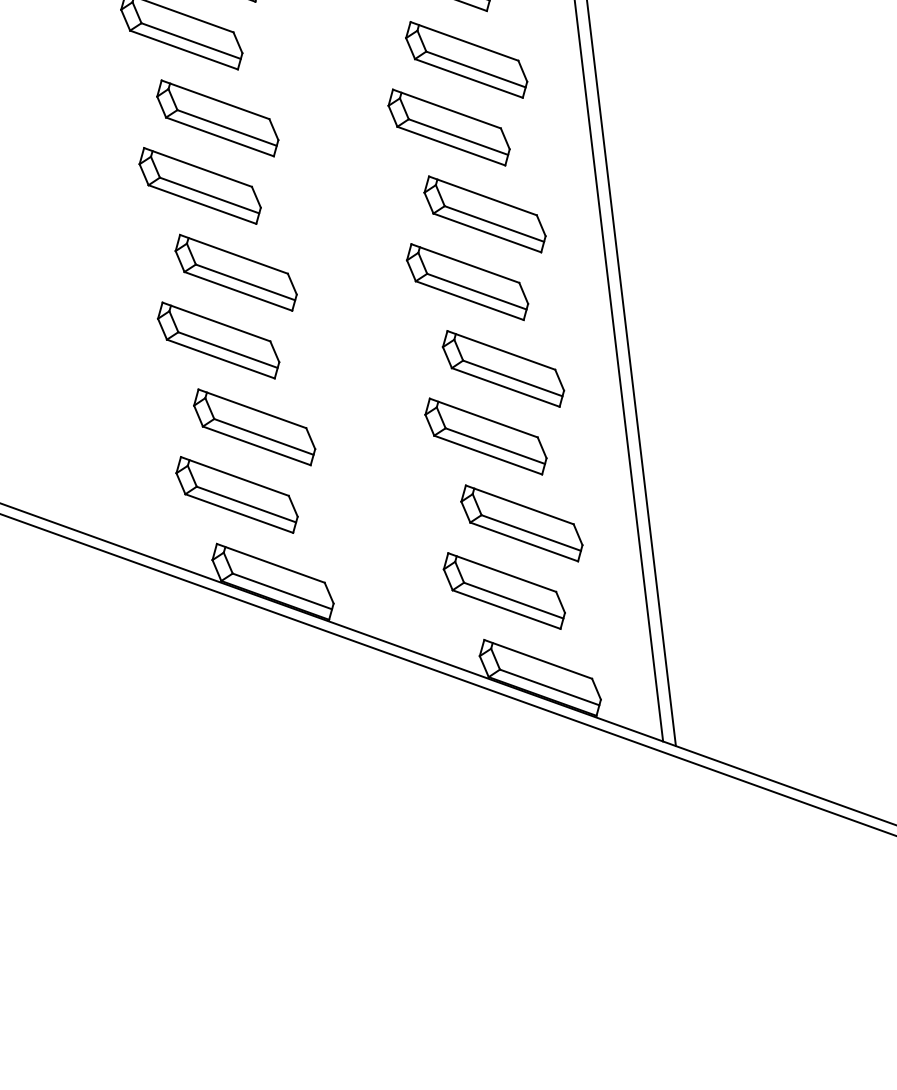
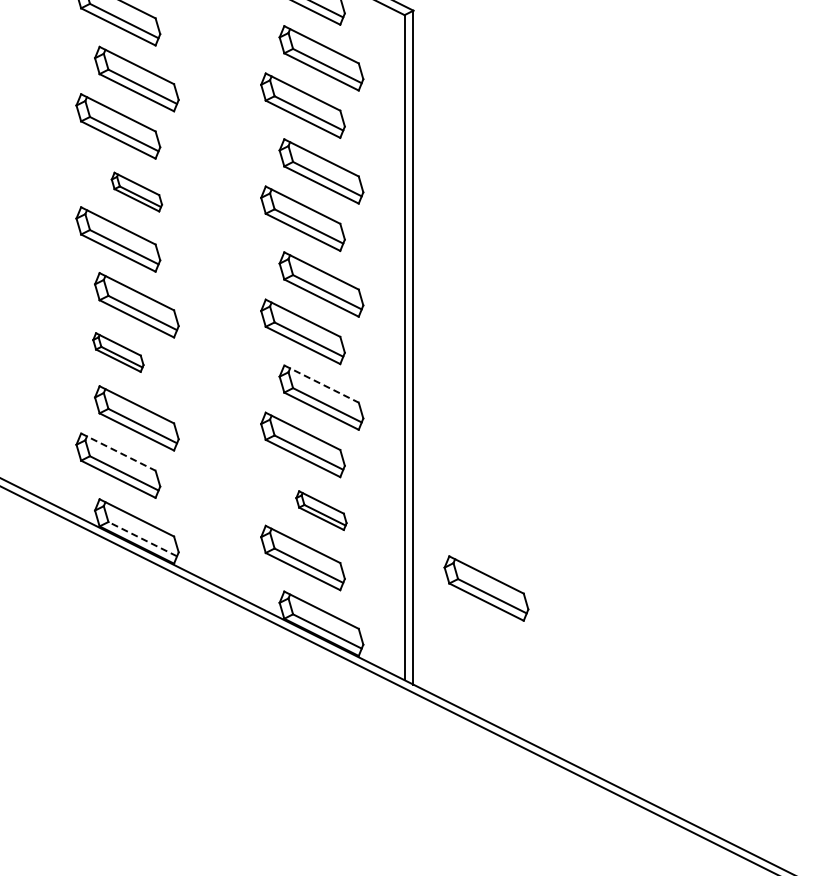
part: (217, 117) -> (136, 191), size x0.6
part: (218, 340) -> (118, 352), size x0.6
line: (501, 350) -> (321, 384), solid -> dashed
line: (235, 476) -> (118, 452), solid -> dashed
part: (521, 523) -> (321, 510), size x0.6
line: (281, 590) -> (142, 538), solid -> dashed
part: (760, 602) -> (486, 588), added

